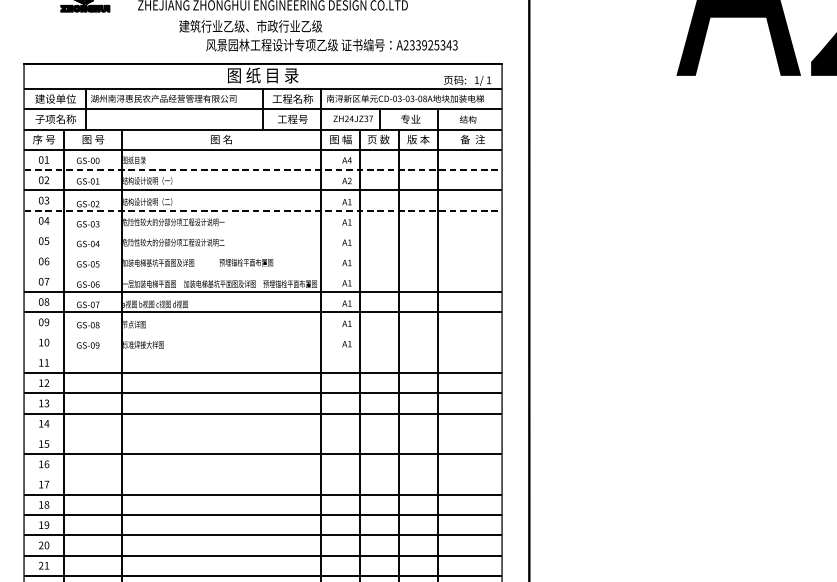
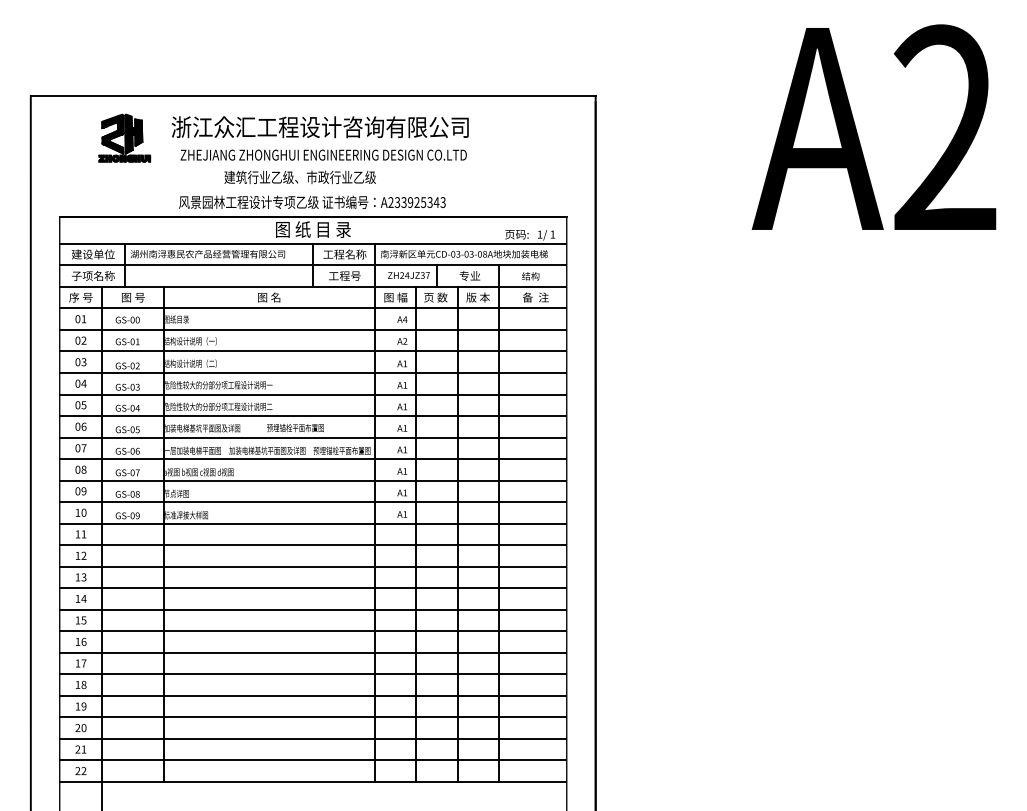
text: (332, 44) -> (312, 201), moved
line: (263, 169) -> (313, 329), dashed -> solid
line: (263, 210) -> (313, 372), dashed -> solid
line: (263, 231) -> (313, 394), added
line: (263, 251) -> (313, 416), added
line: (263, 271) -> (313, 437), added
line: (263, 332) -> (313, 502), added
line: (263, 352) -> (313, 523), added
line: (263, 433) -> (313, 609), added
line: (263, 474) -> (313, 652), added

